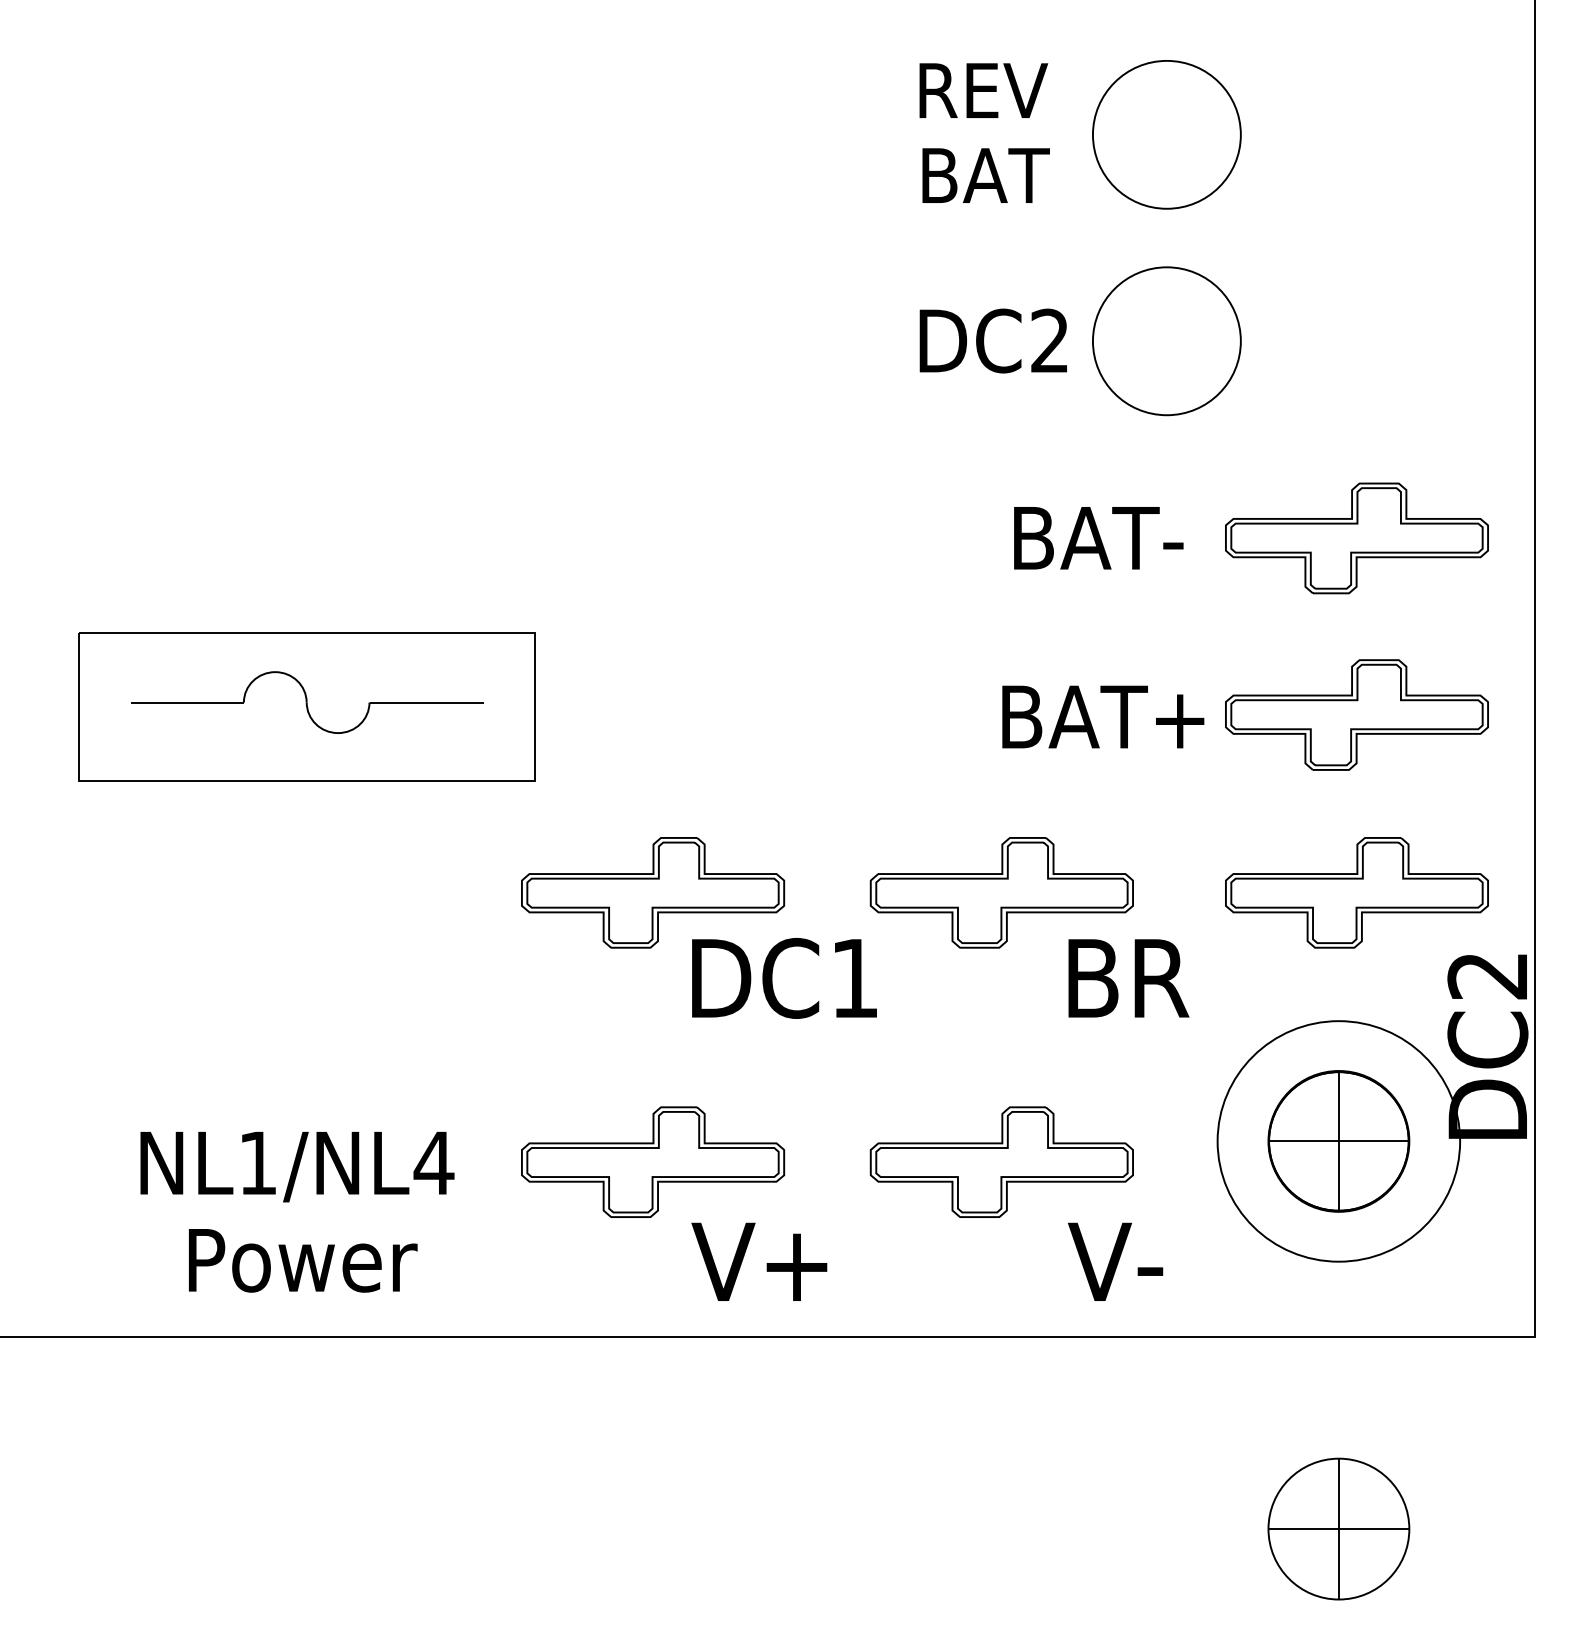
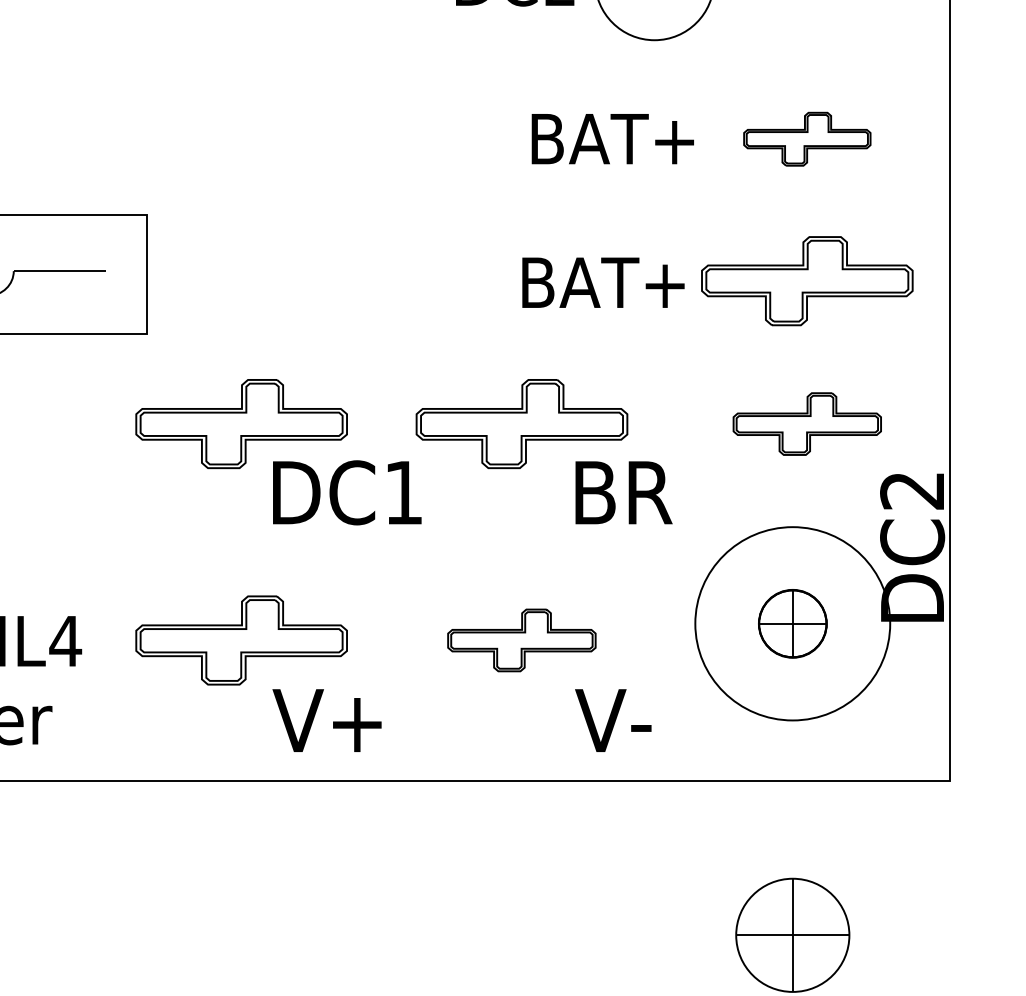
part: (1356, 538) -> (806, 139), size x0.6
text: (1189, 542) -> (672, 142), BAT- -> BAT+
part: (1356, 892) -> (806, 423), size x0.7
part: (1338, 1141) -> (792, 623), size x0.6
part: (1001, 1161) -> (521, 639), size x0.7

